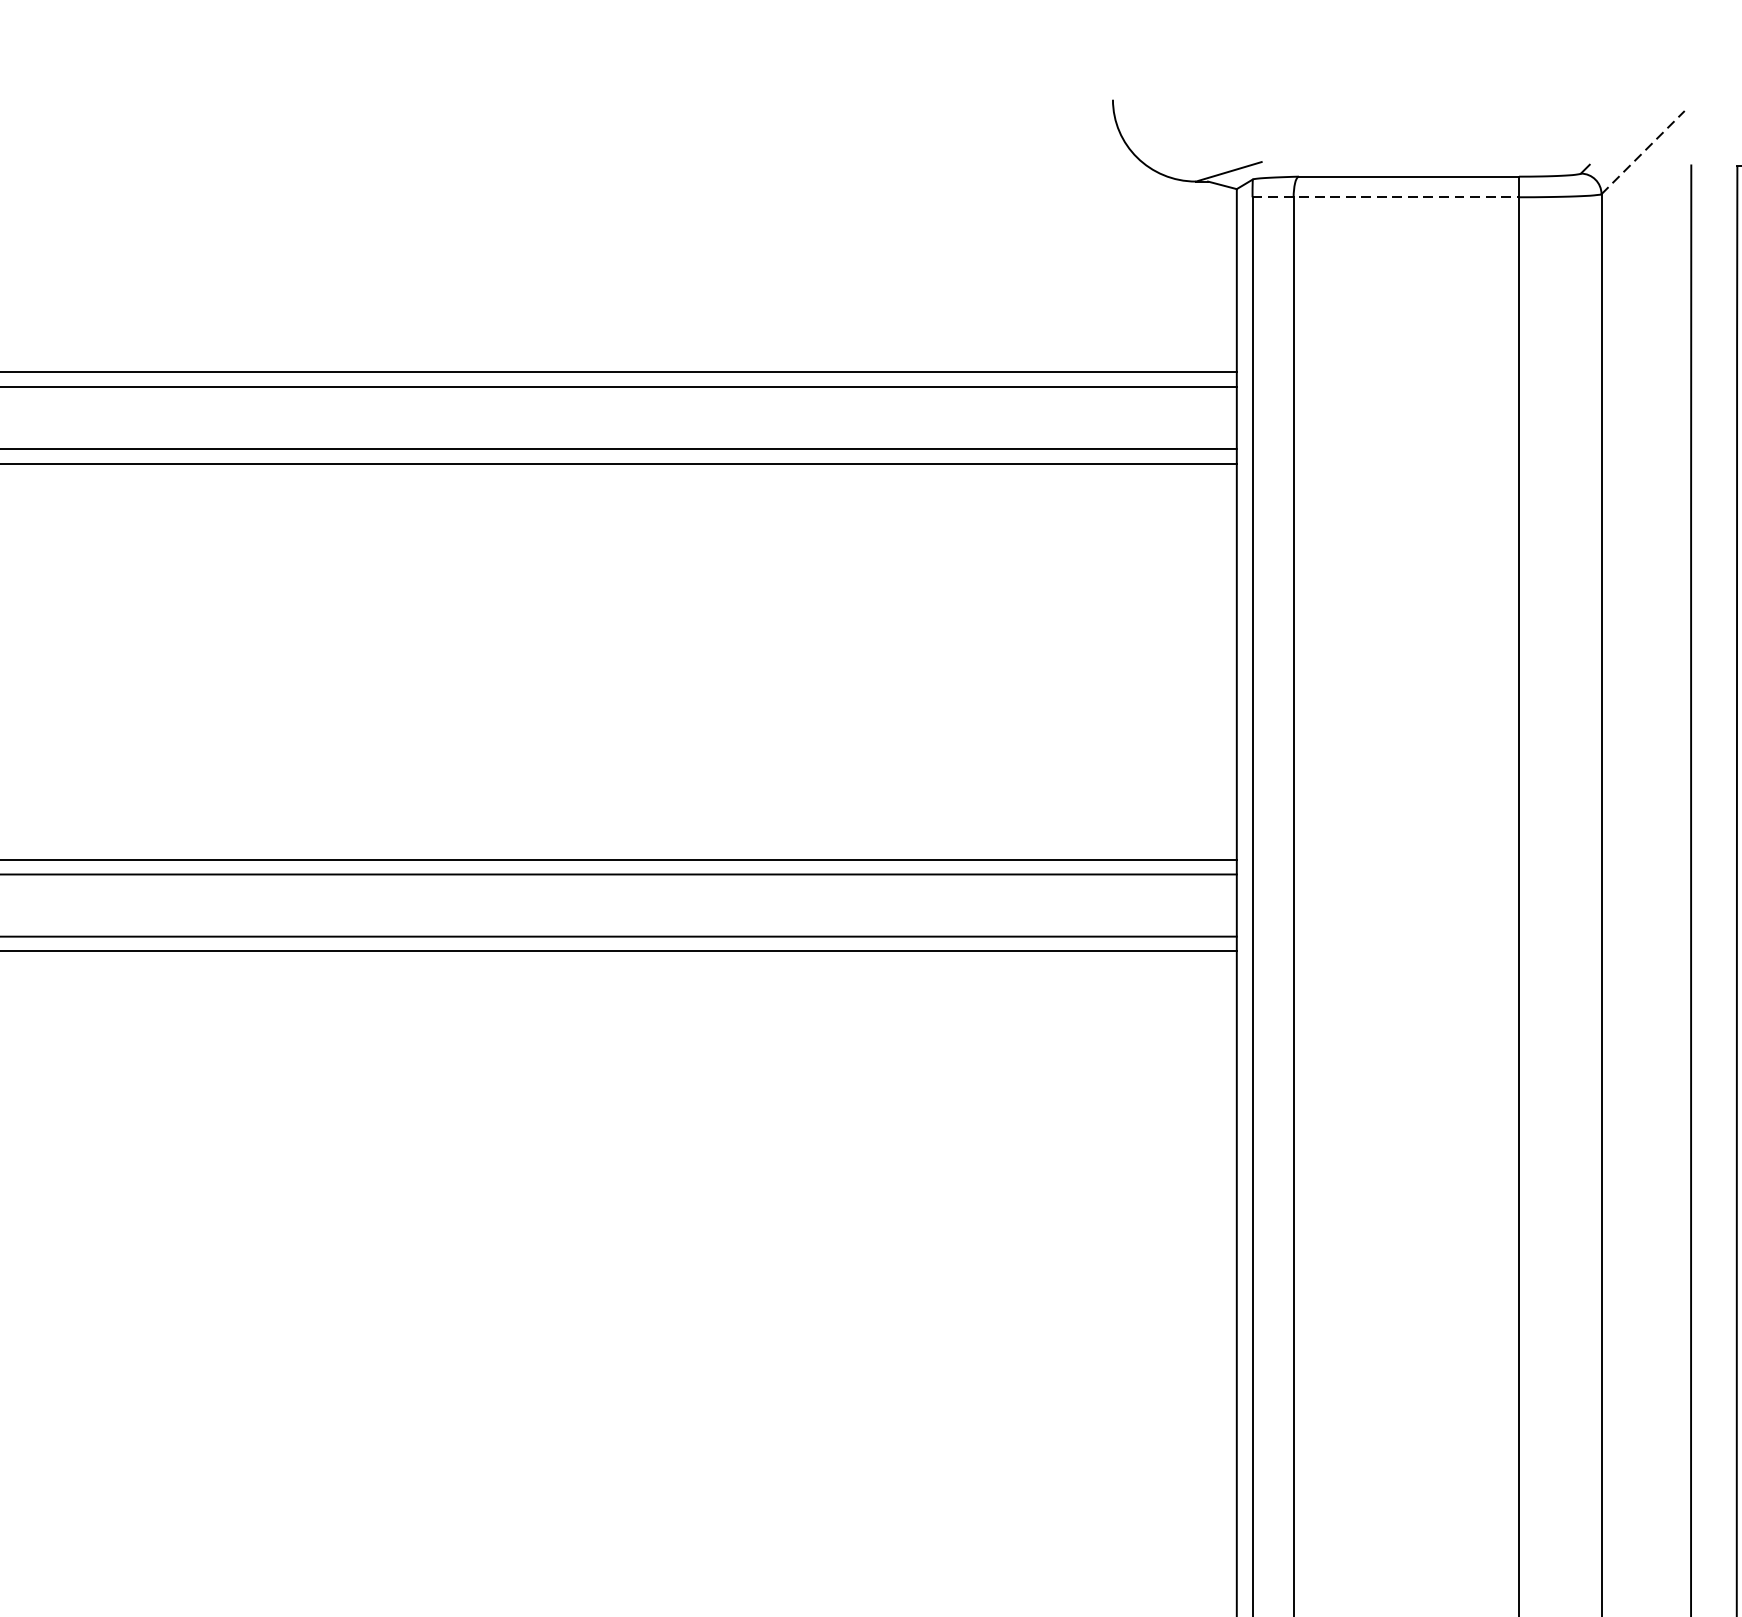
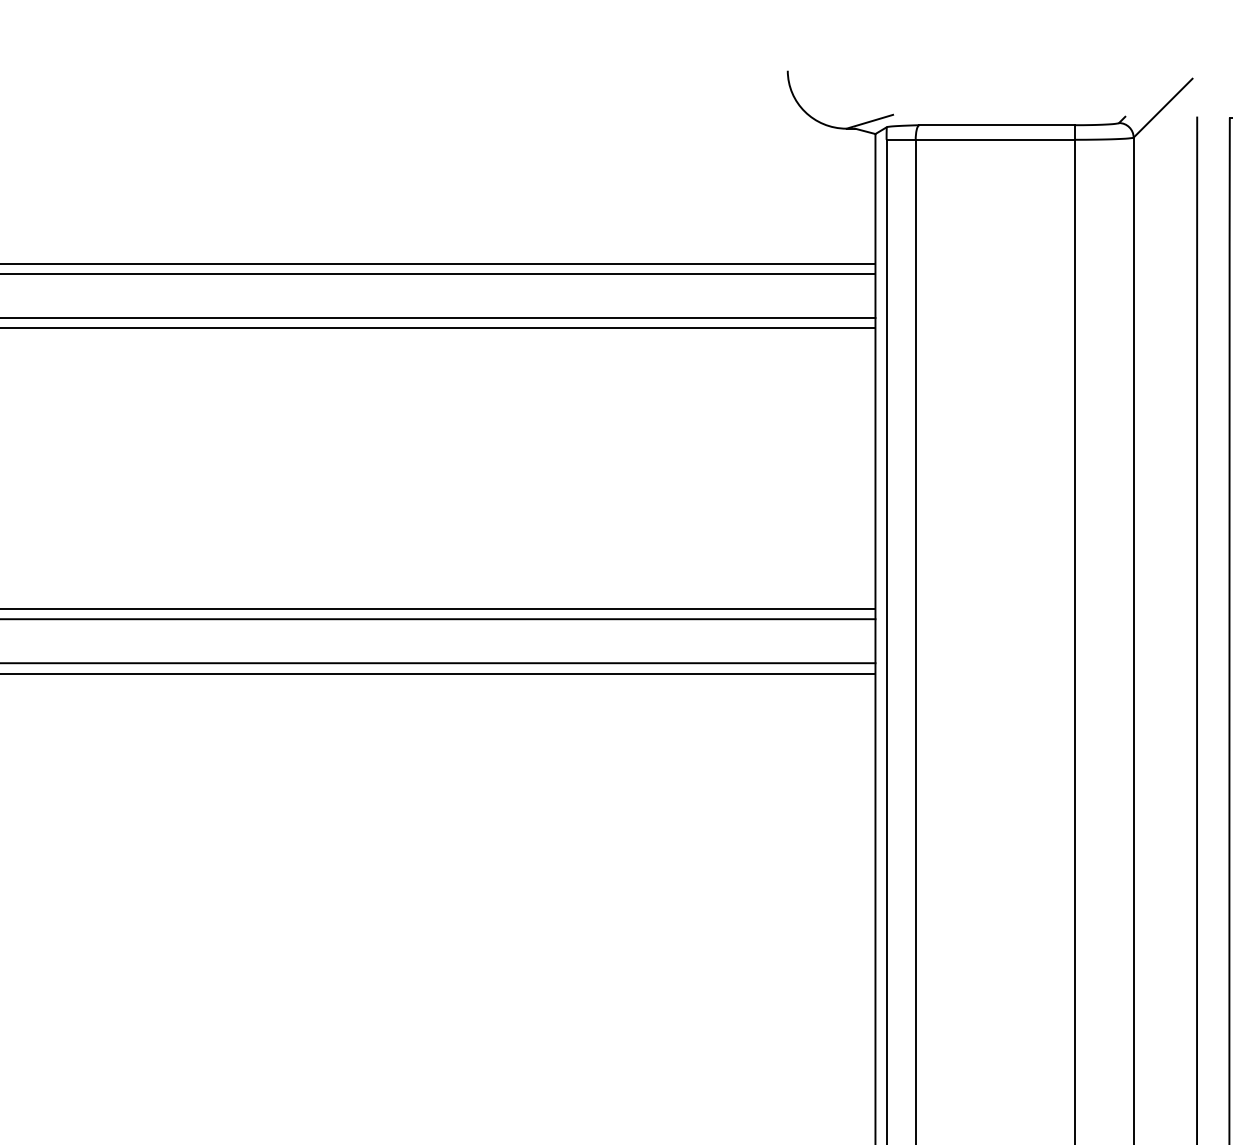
line: (1643, 153) -> (1163, 108), dashed -> solid
line: (1386, 196) -> (981, 139), dashed -> solid

